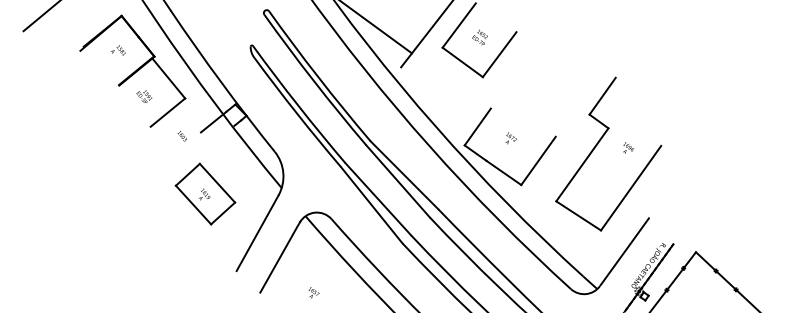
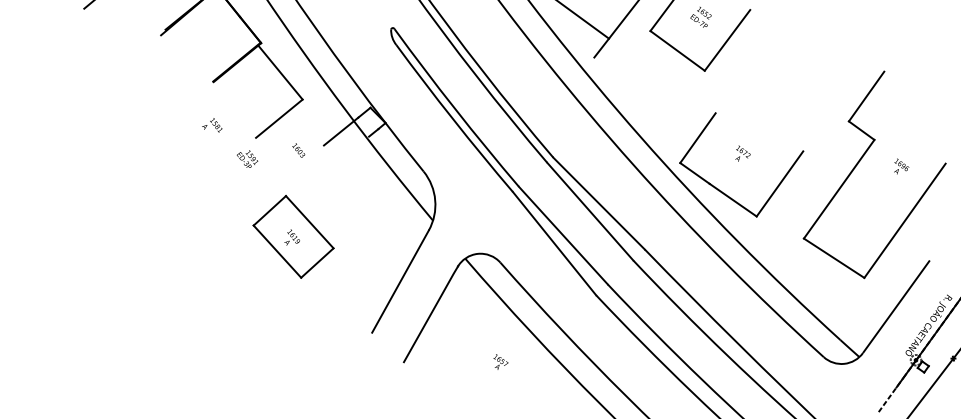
text: (117, 50) -> (211, 125), moved
text: (144, 96) -> (247, 159), moved
part: (205, 193) -> (293, 236), moved
text: (313, 292) -> (500, 361), moved

